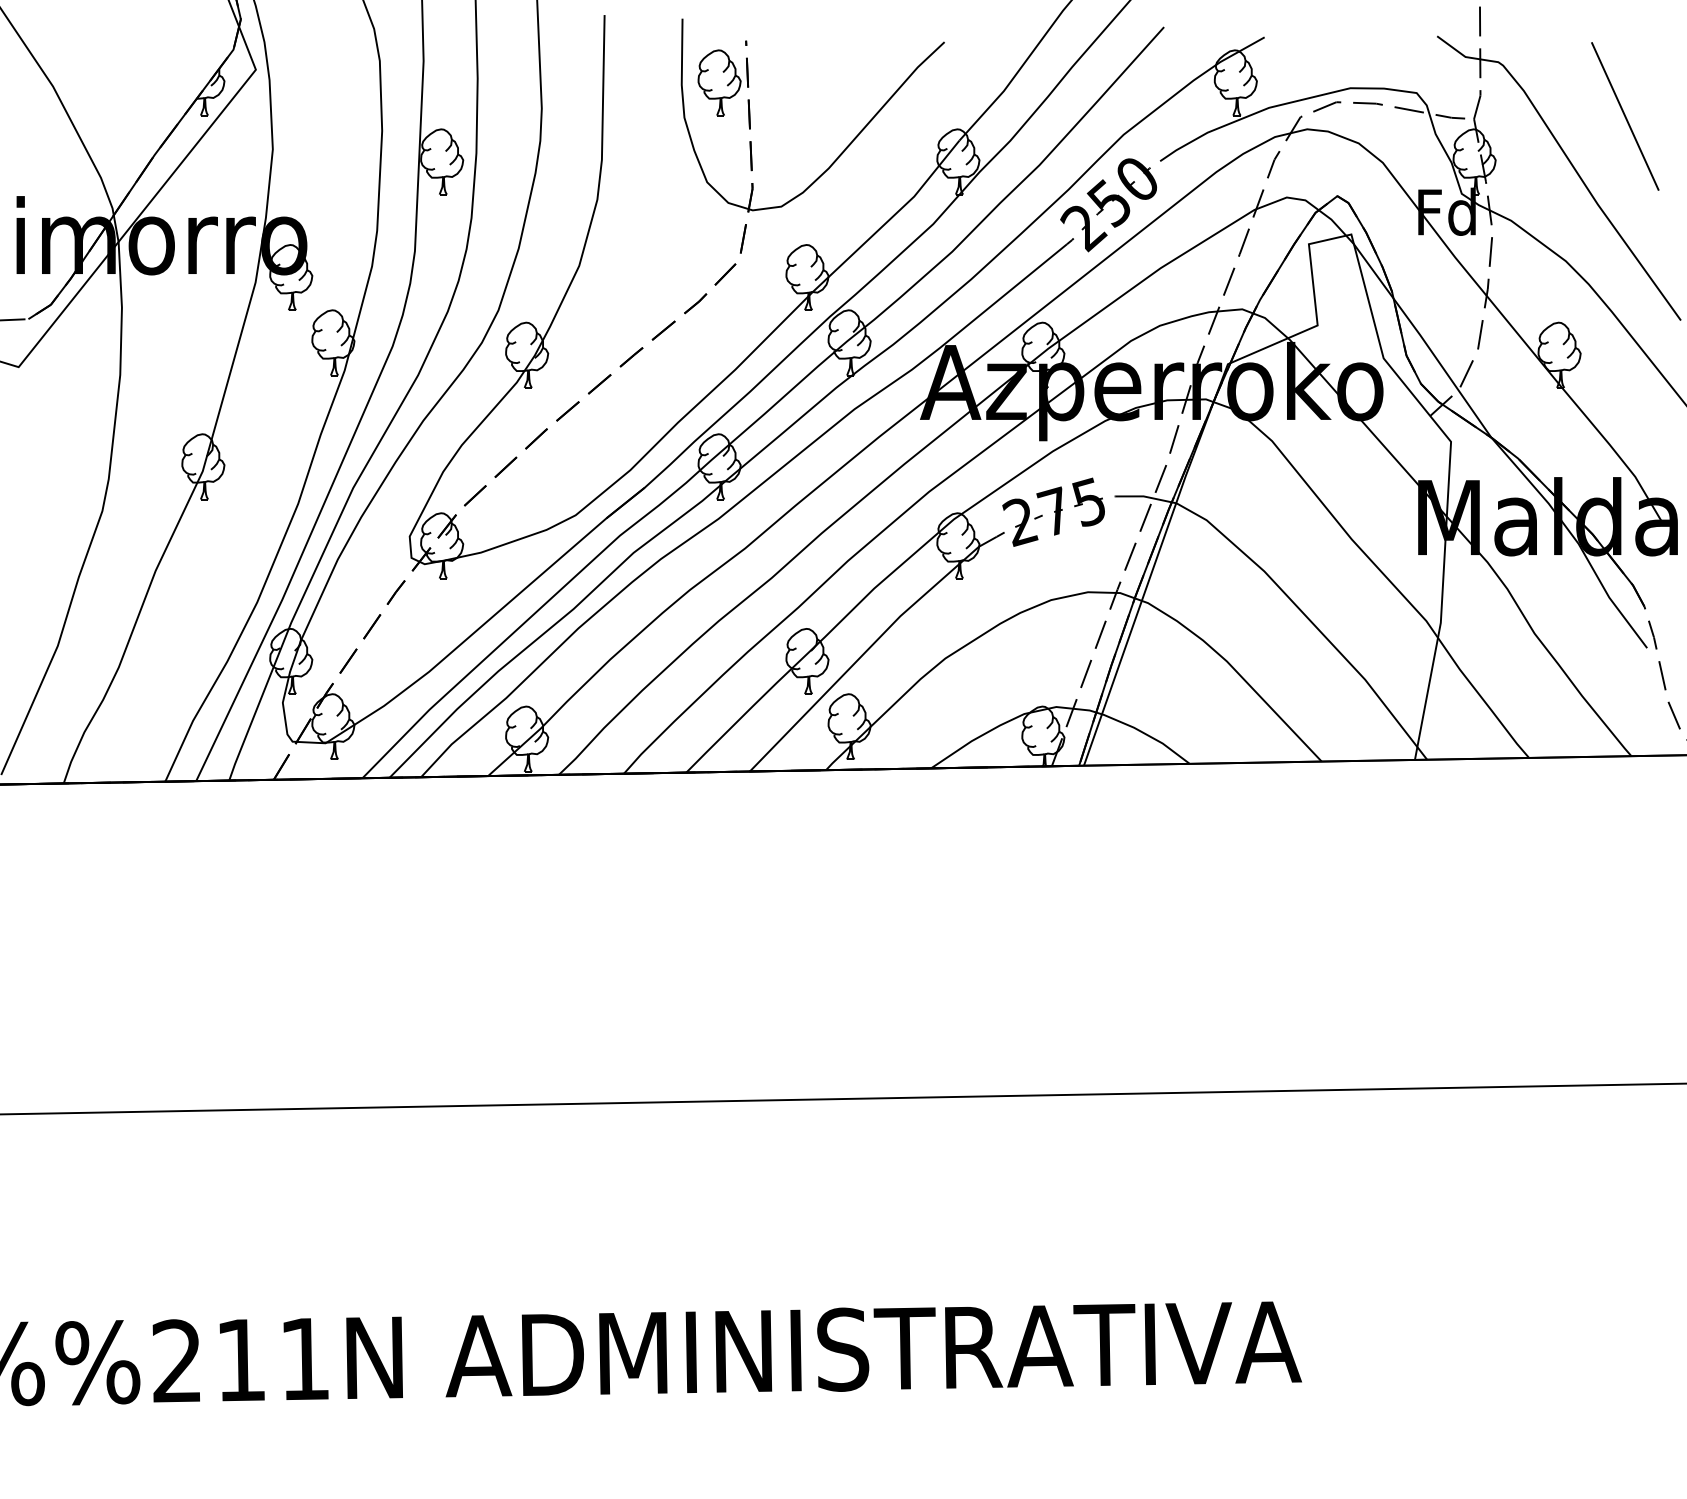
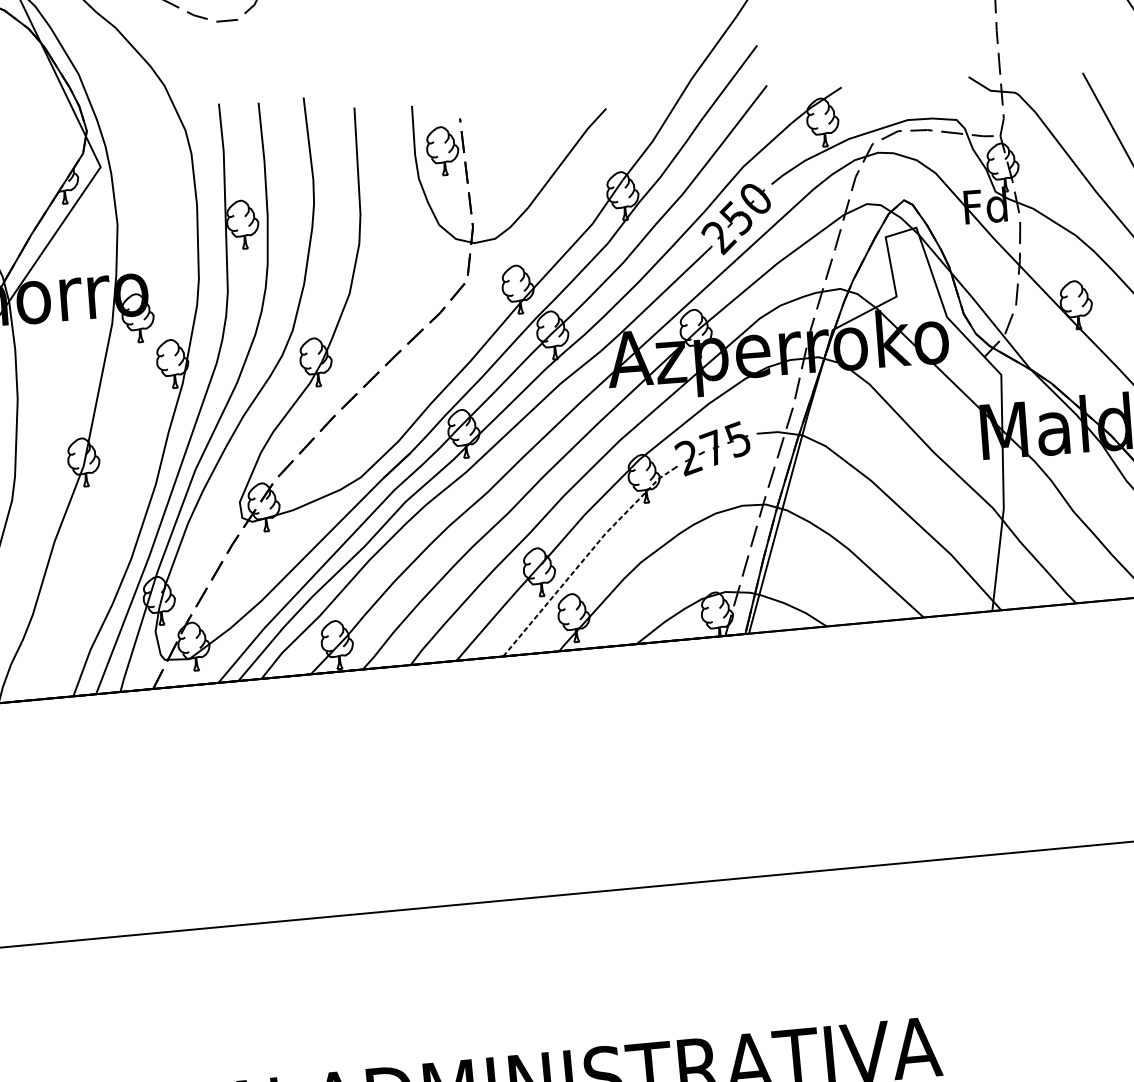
line: (869, 647) -> (584, 558), solid -> dashed

